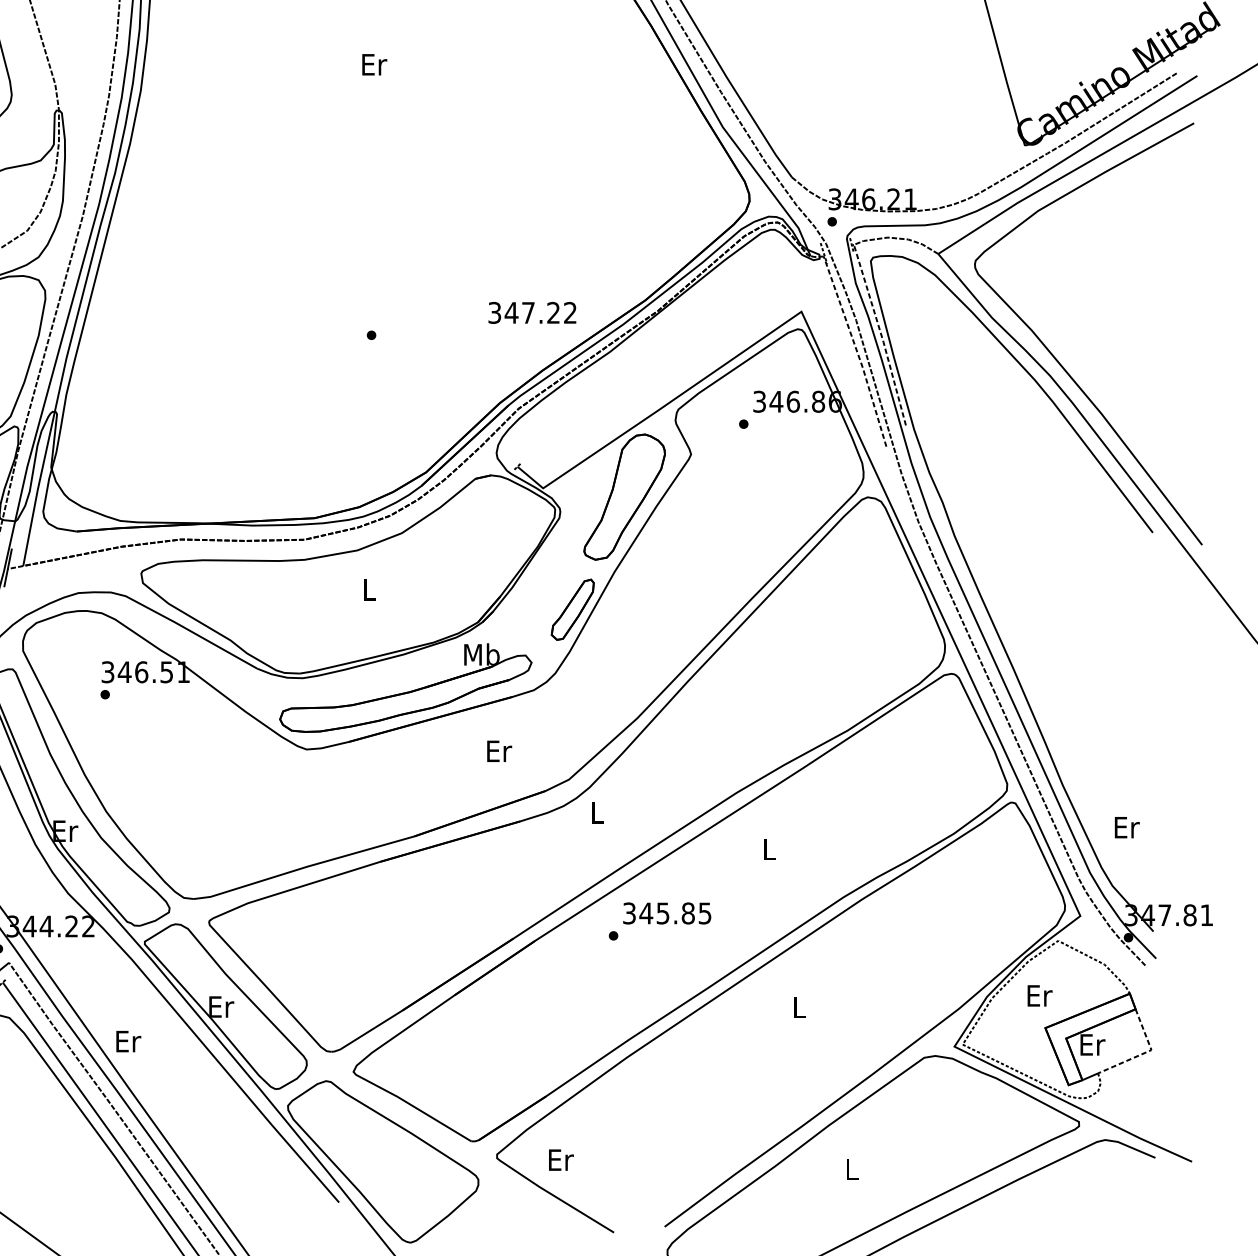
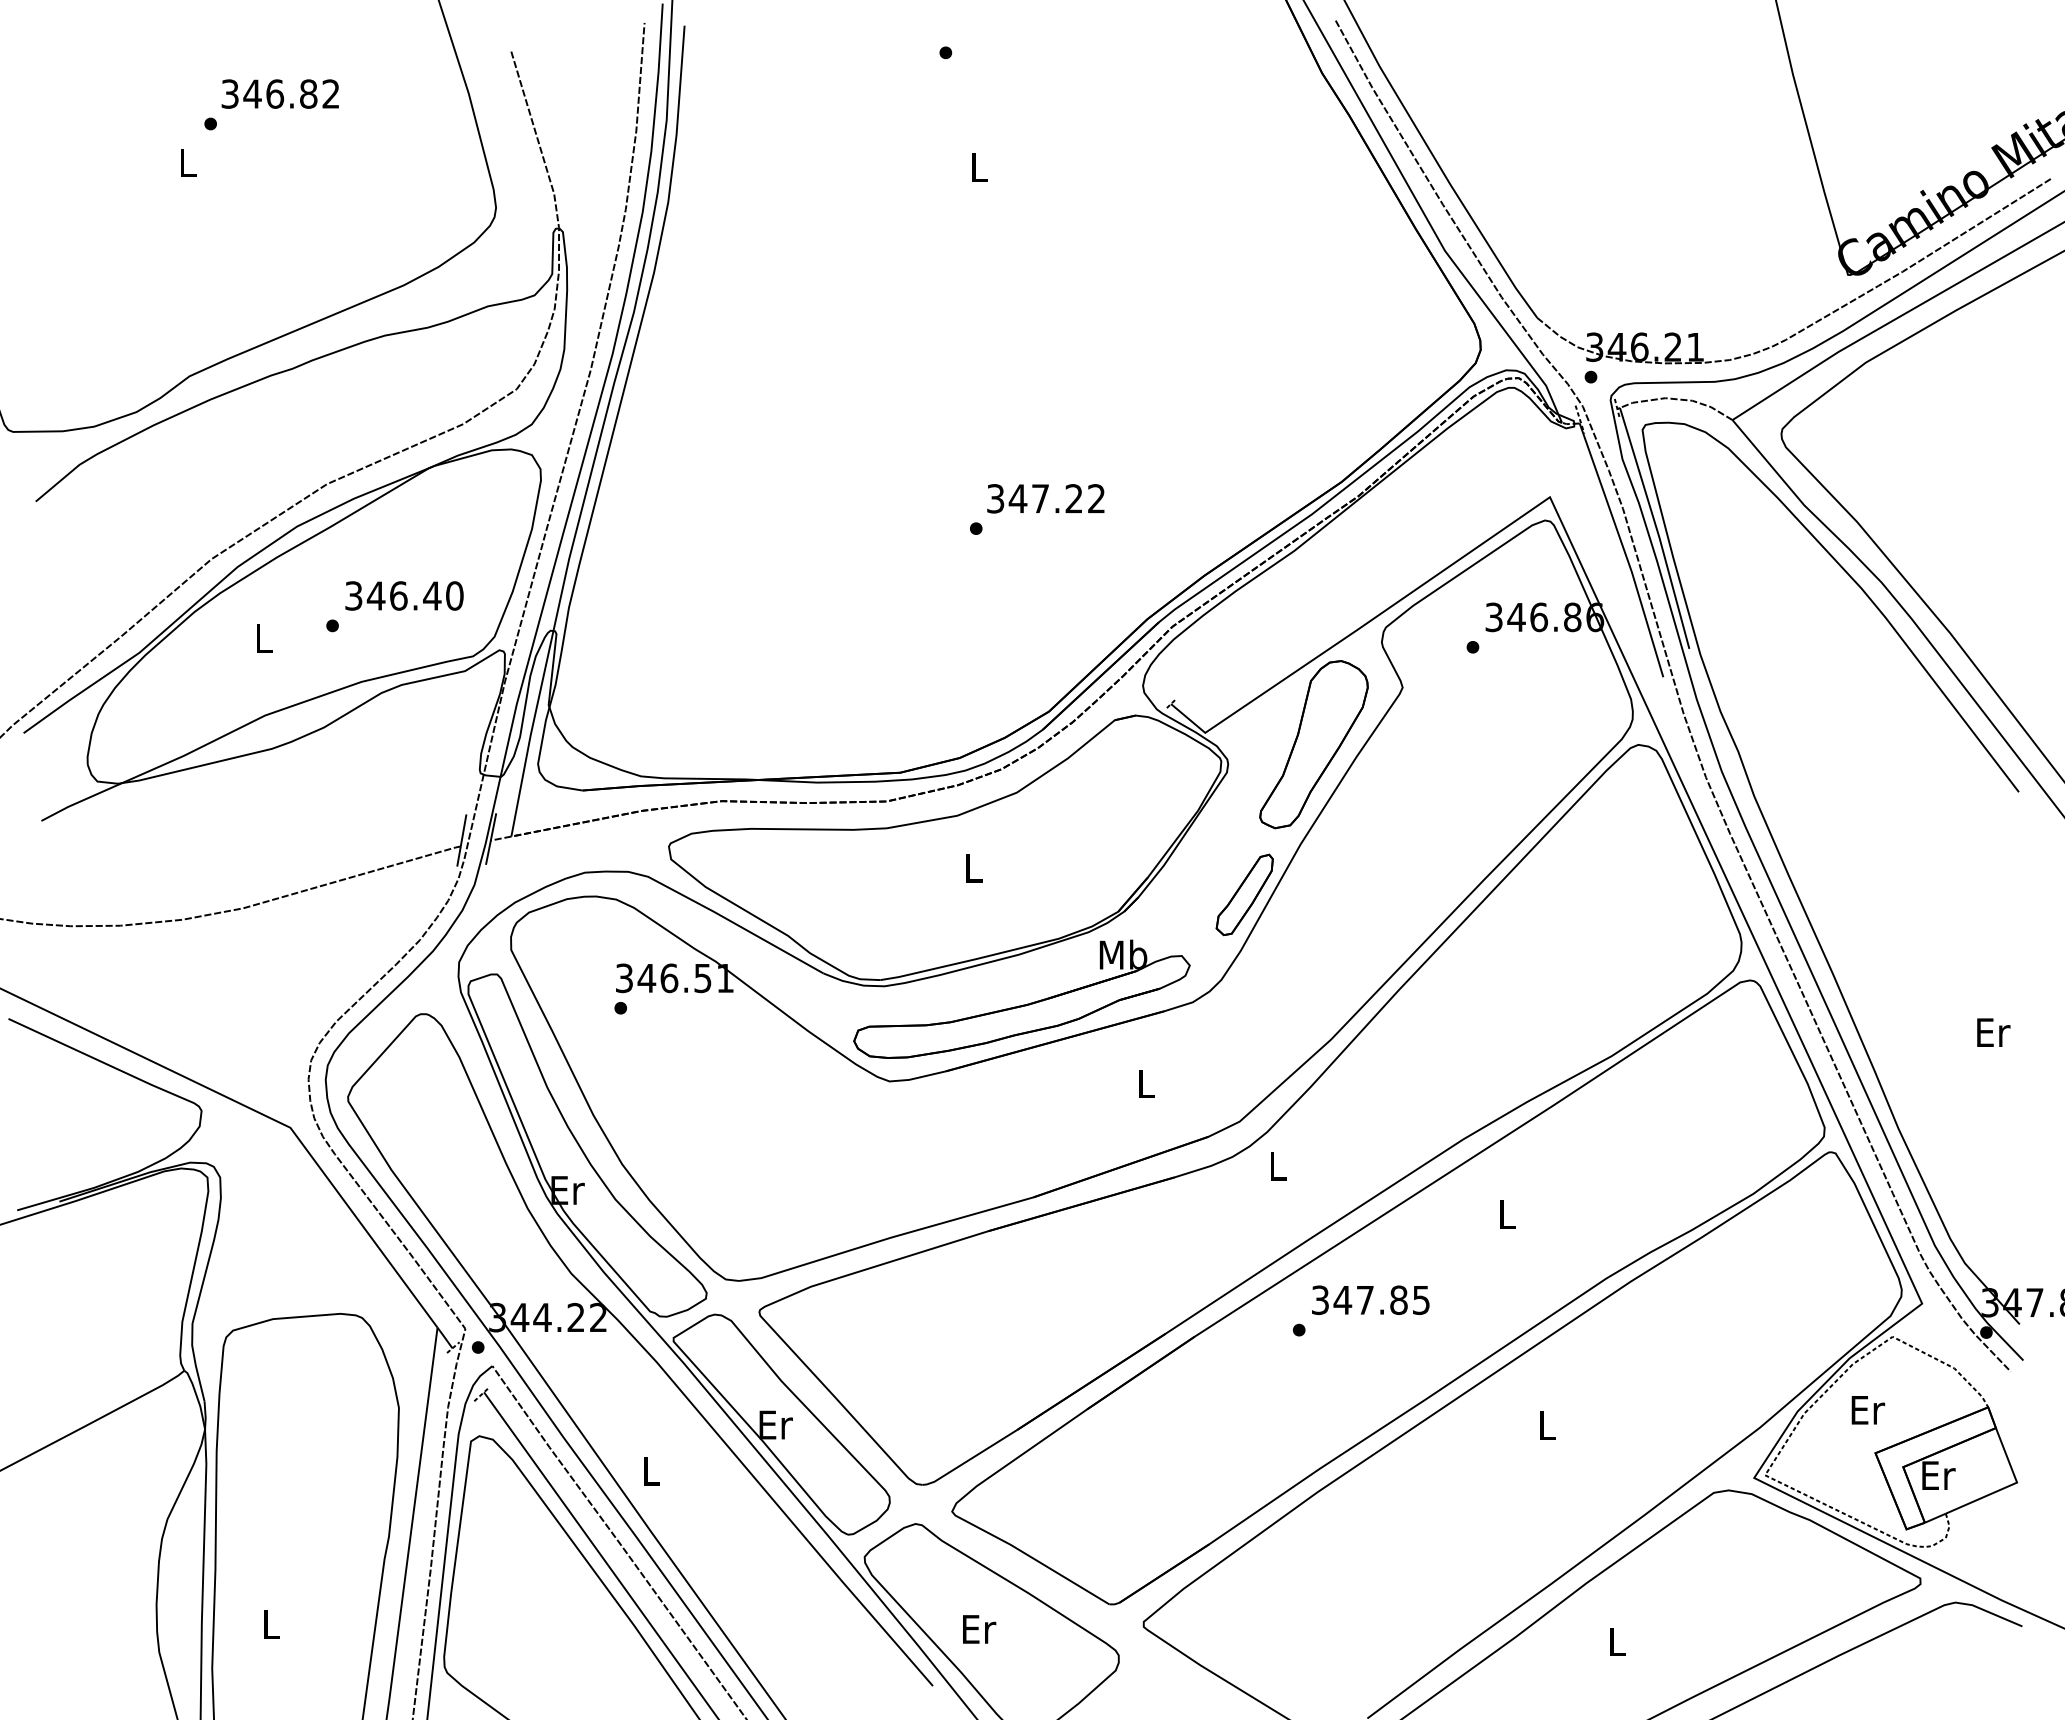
text: (374, 64) -> (980, 167), Er -> L
text: (532, 312) -> (1045, 498), moved
line: (881, 335) -> (1656, 528), dashed -> solid
line: (857, 350) -> (1624, 549), dashed -> solid
text: (499, 751) -> (1146, 1083), Er -> L
text: (1127, 827) -> (1993, 1032), moved
text: (662, 913) -> (1364, 1300), 345.85 -> 347.85
text: (128, 1041) -> (651, 1471), Er -> L
line: (1145, 1053) -> (2008, 1486), dashed -> solid
text: (561, 1160) -> (979, 1629), moved

